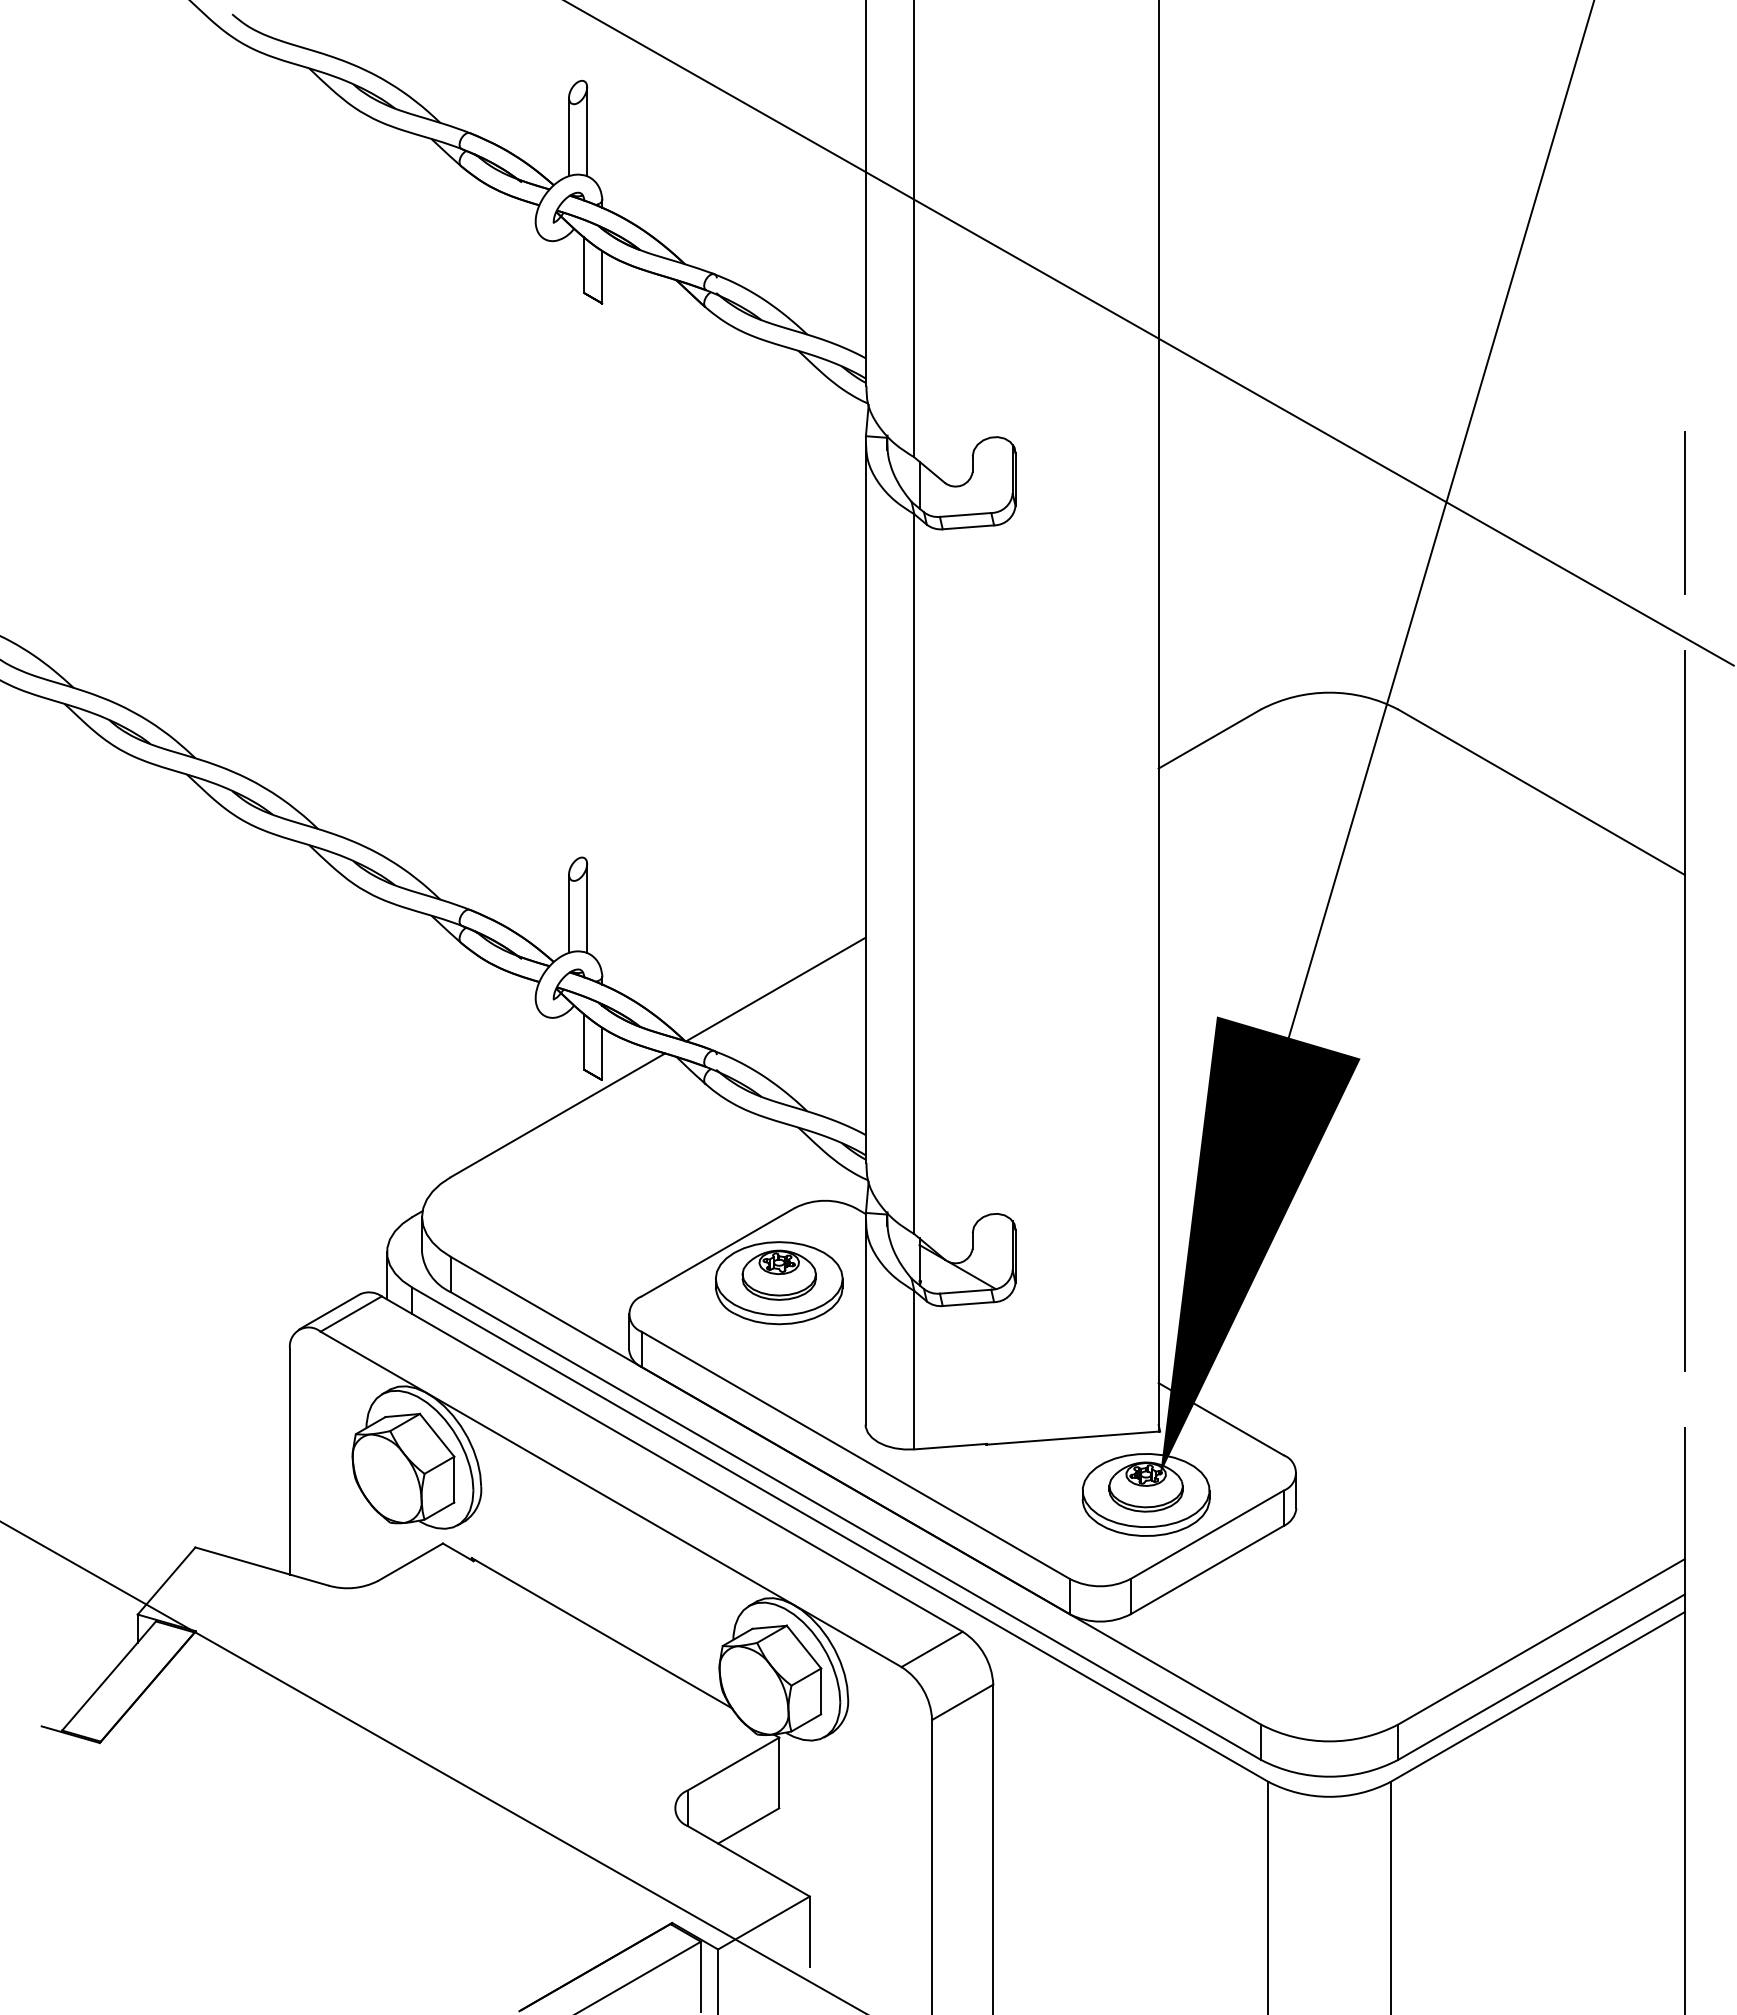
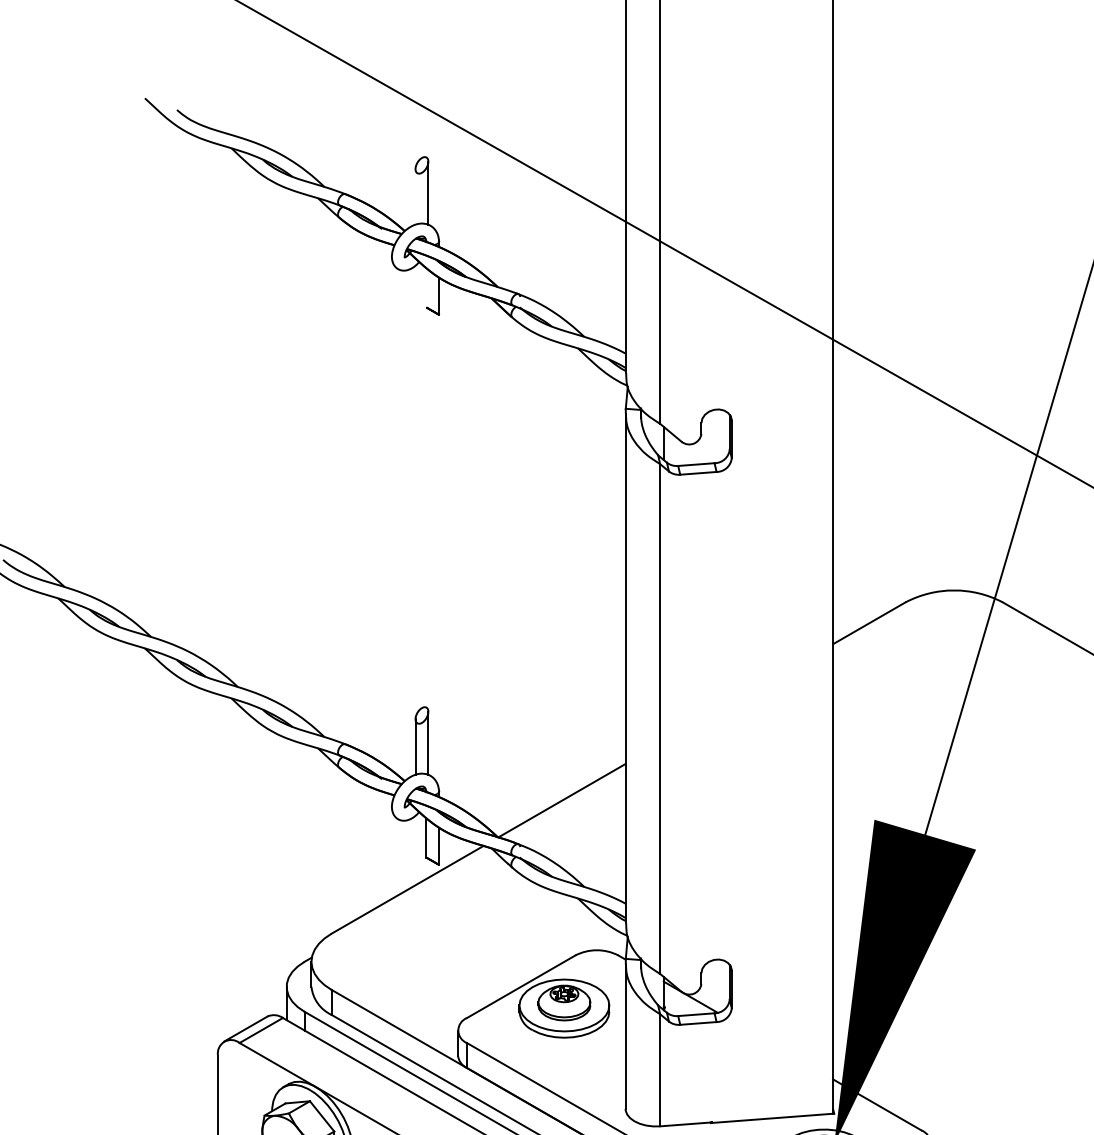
line: (569, 136) -> (415, 196), removed
line: (584, 265) -> (426, 287), removed

